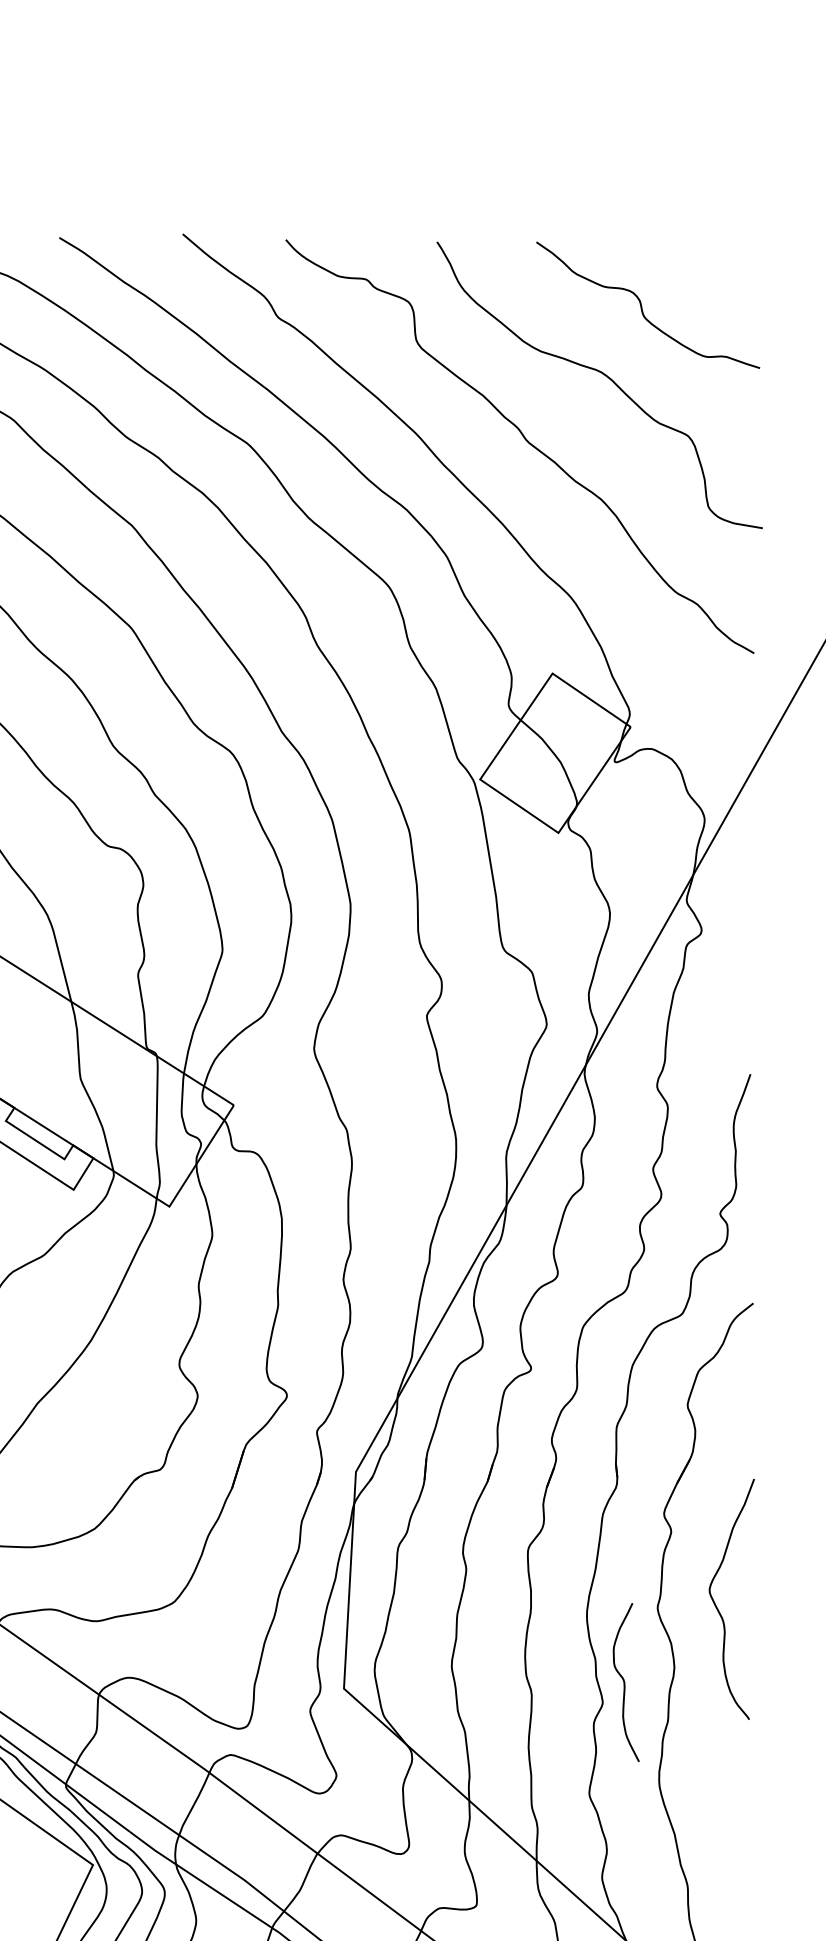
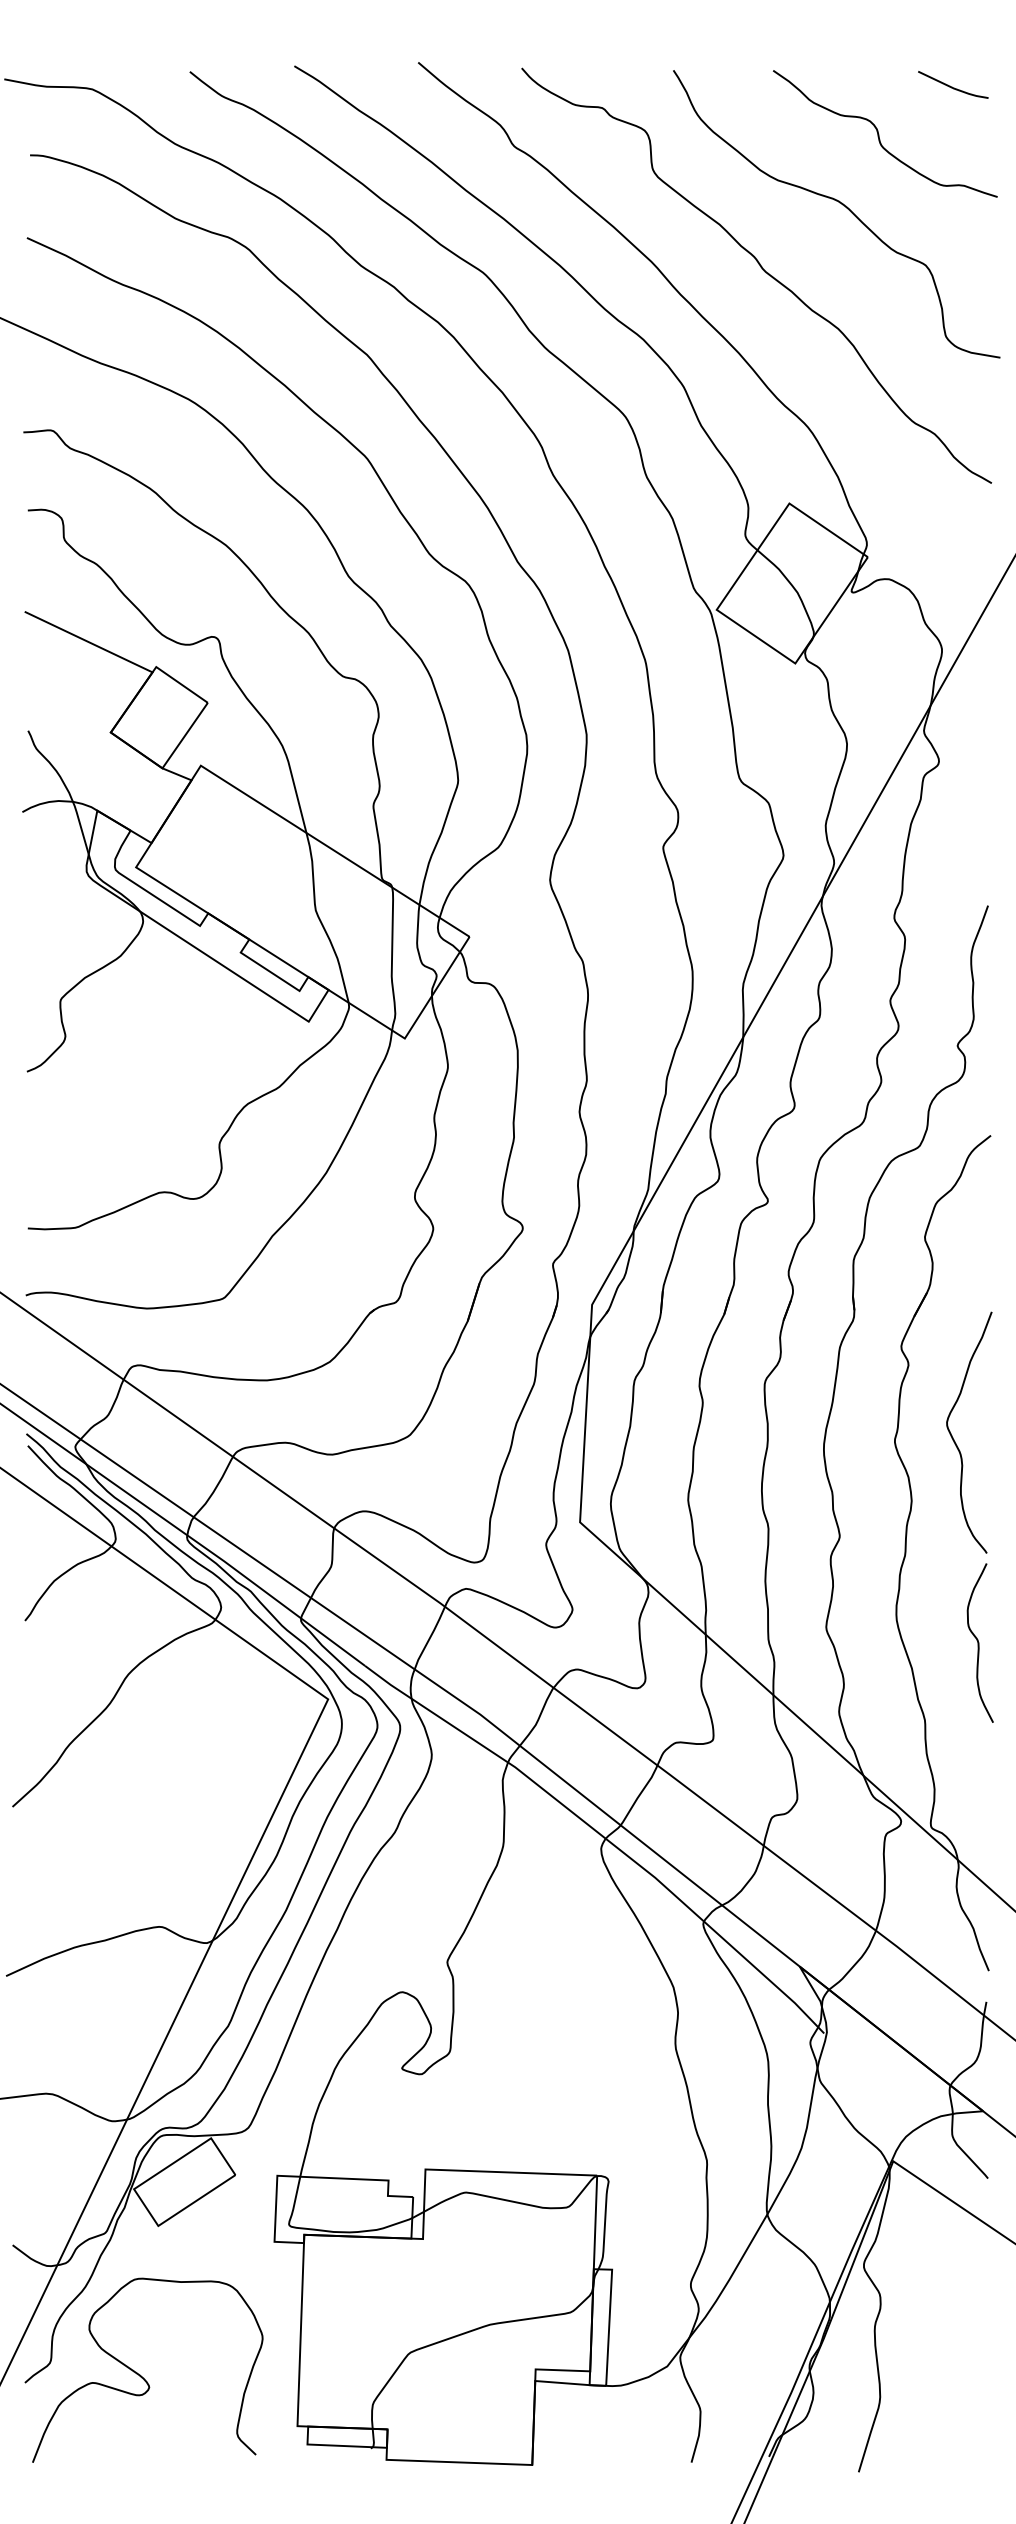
line: (715, 258) -> (952, 86), added
curve: (625, 1681) -> (979, 1642), moved

